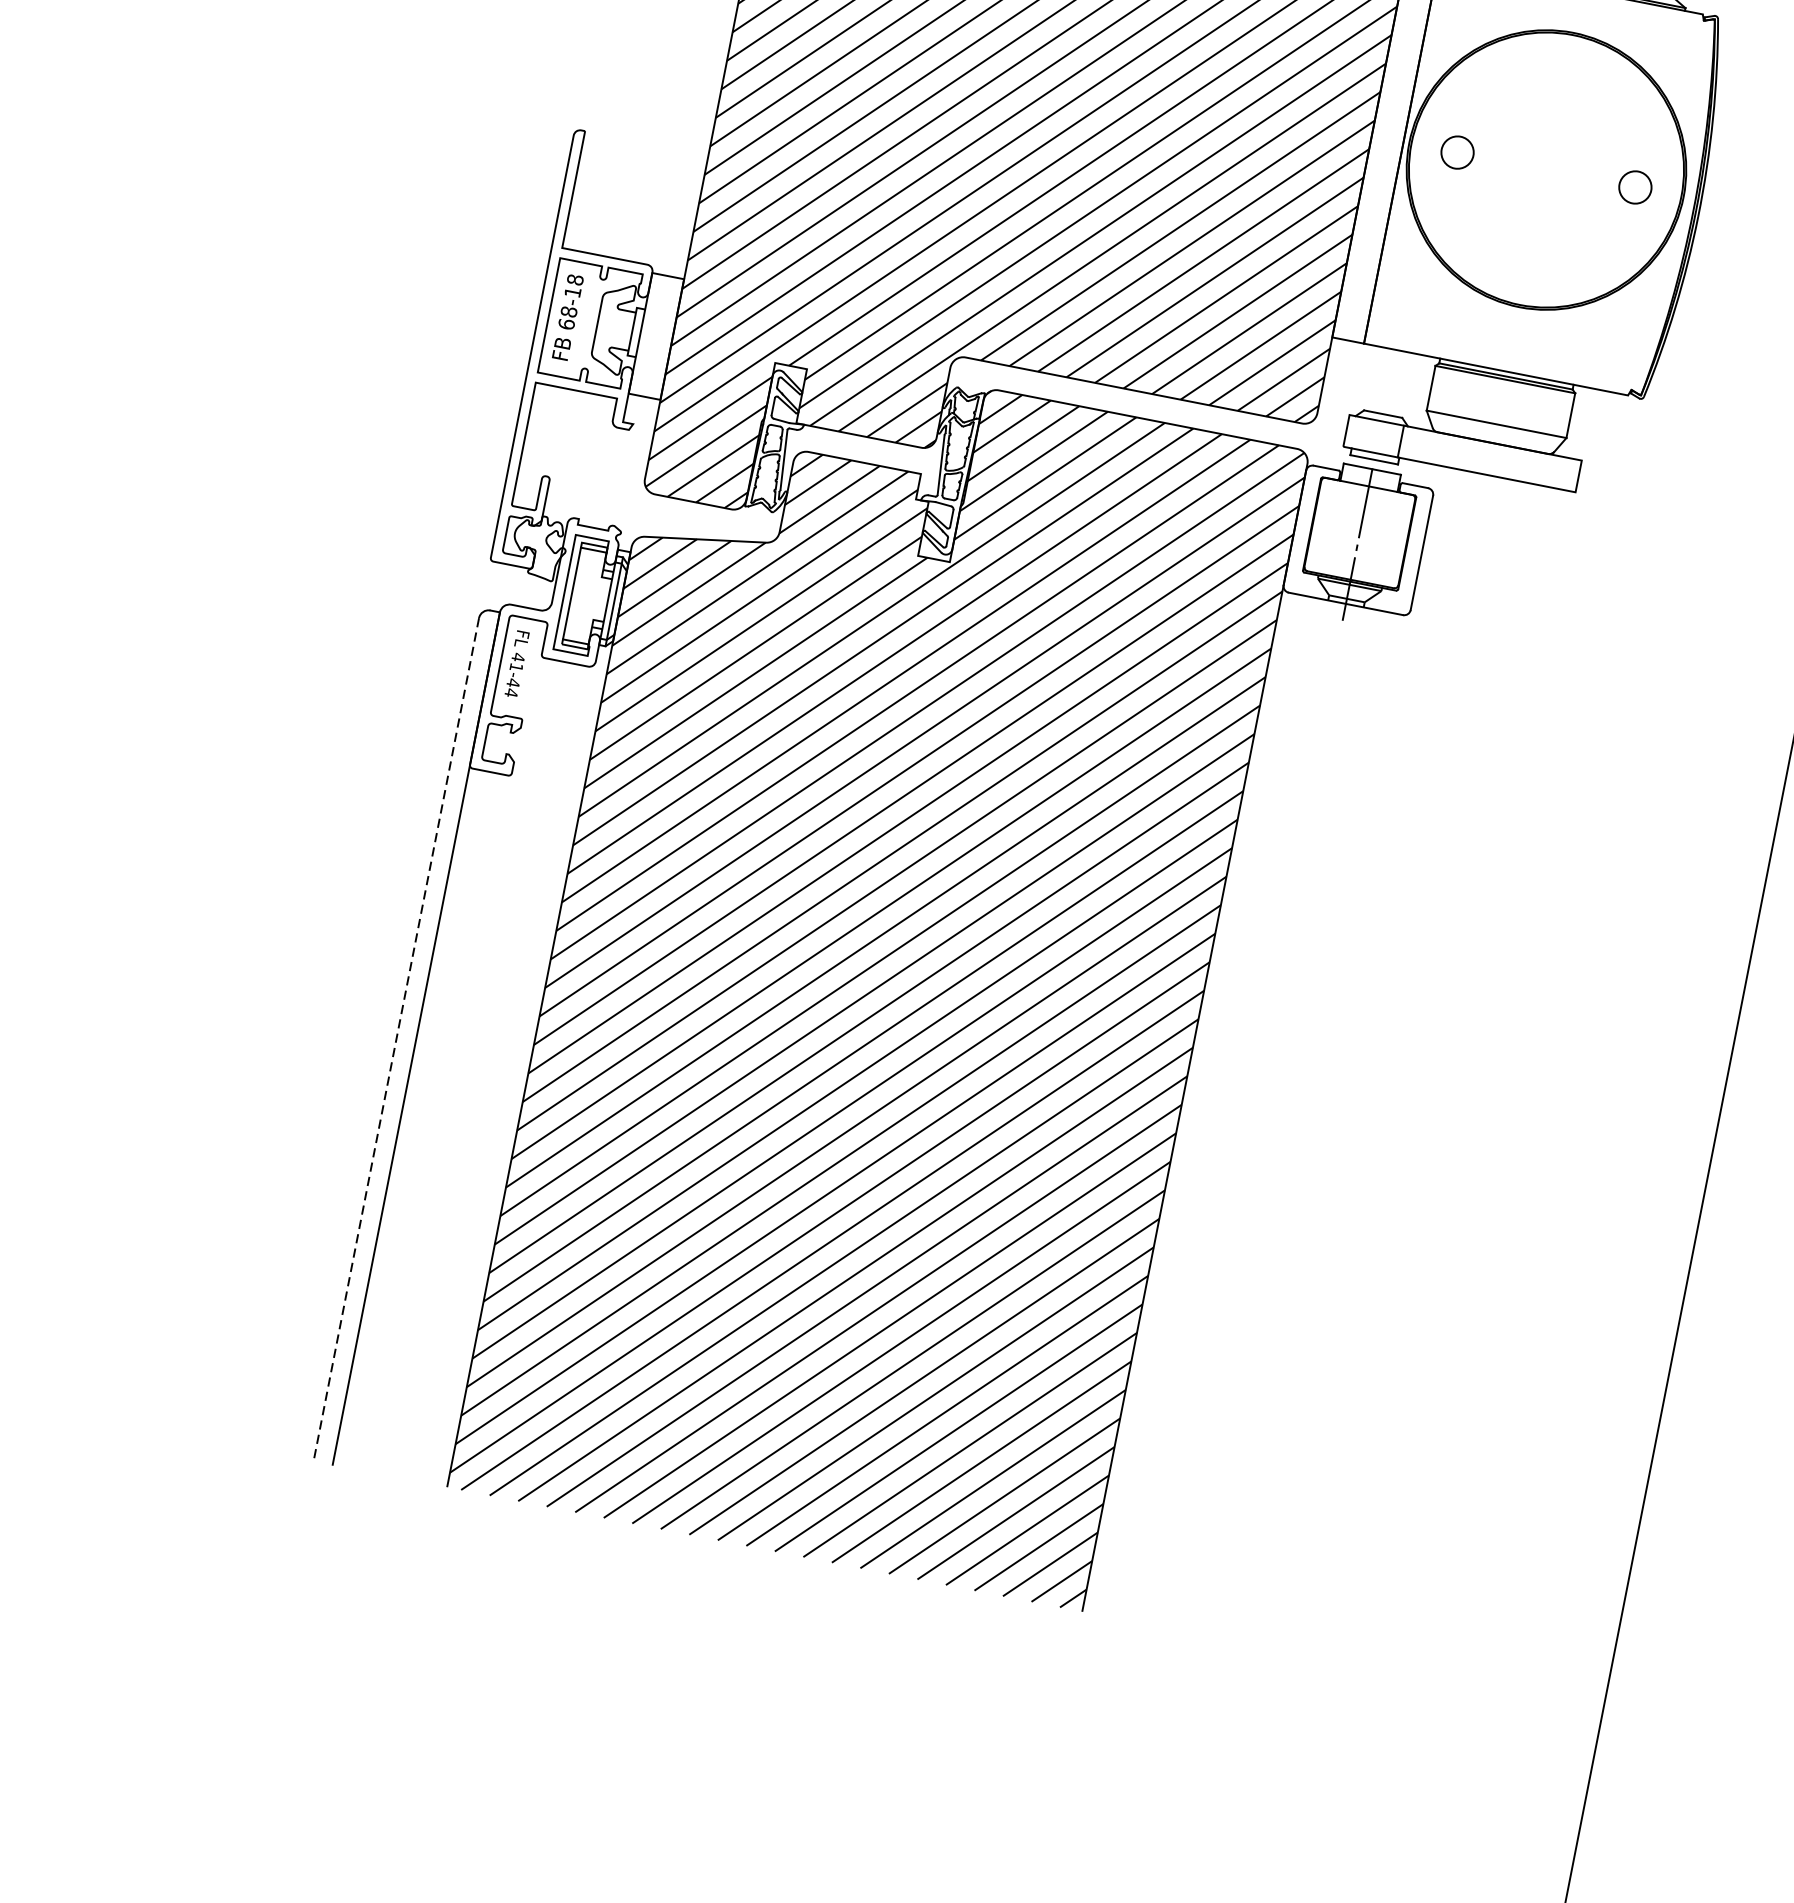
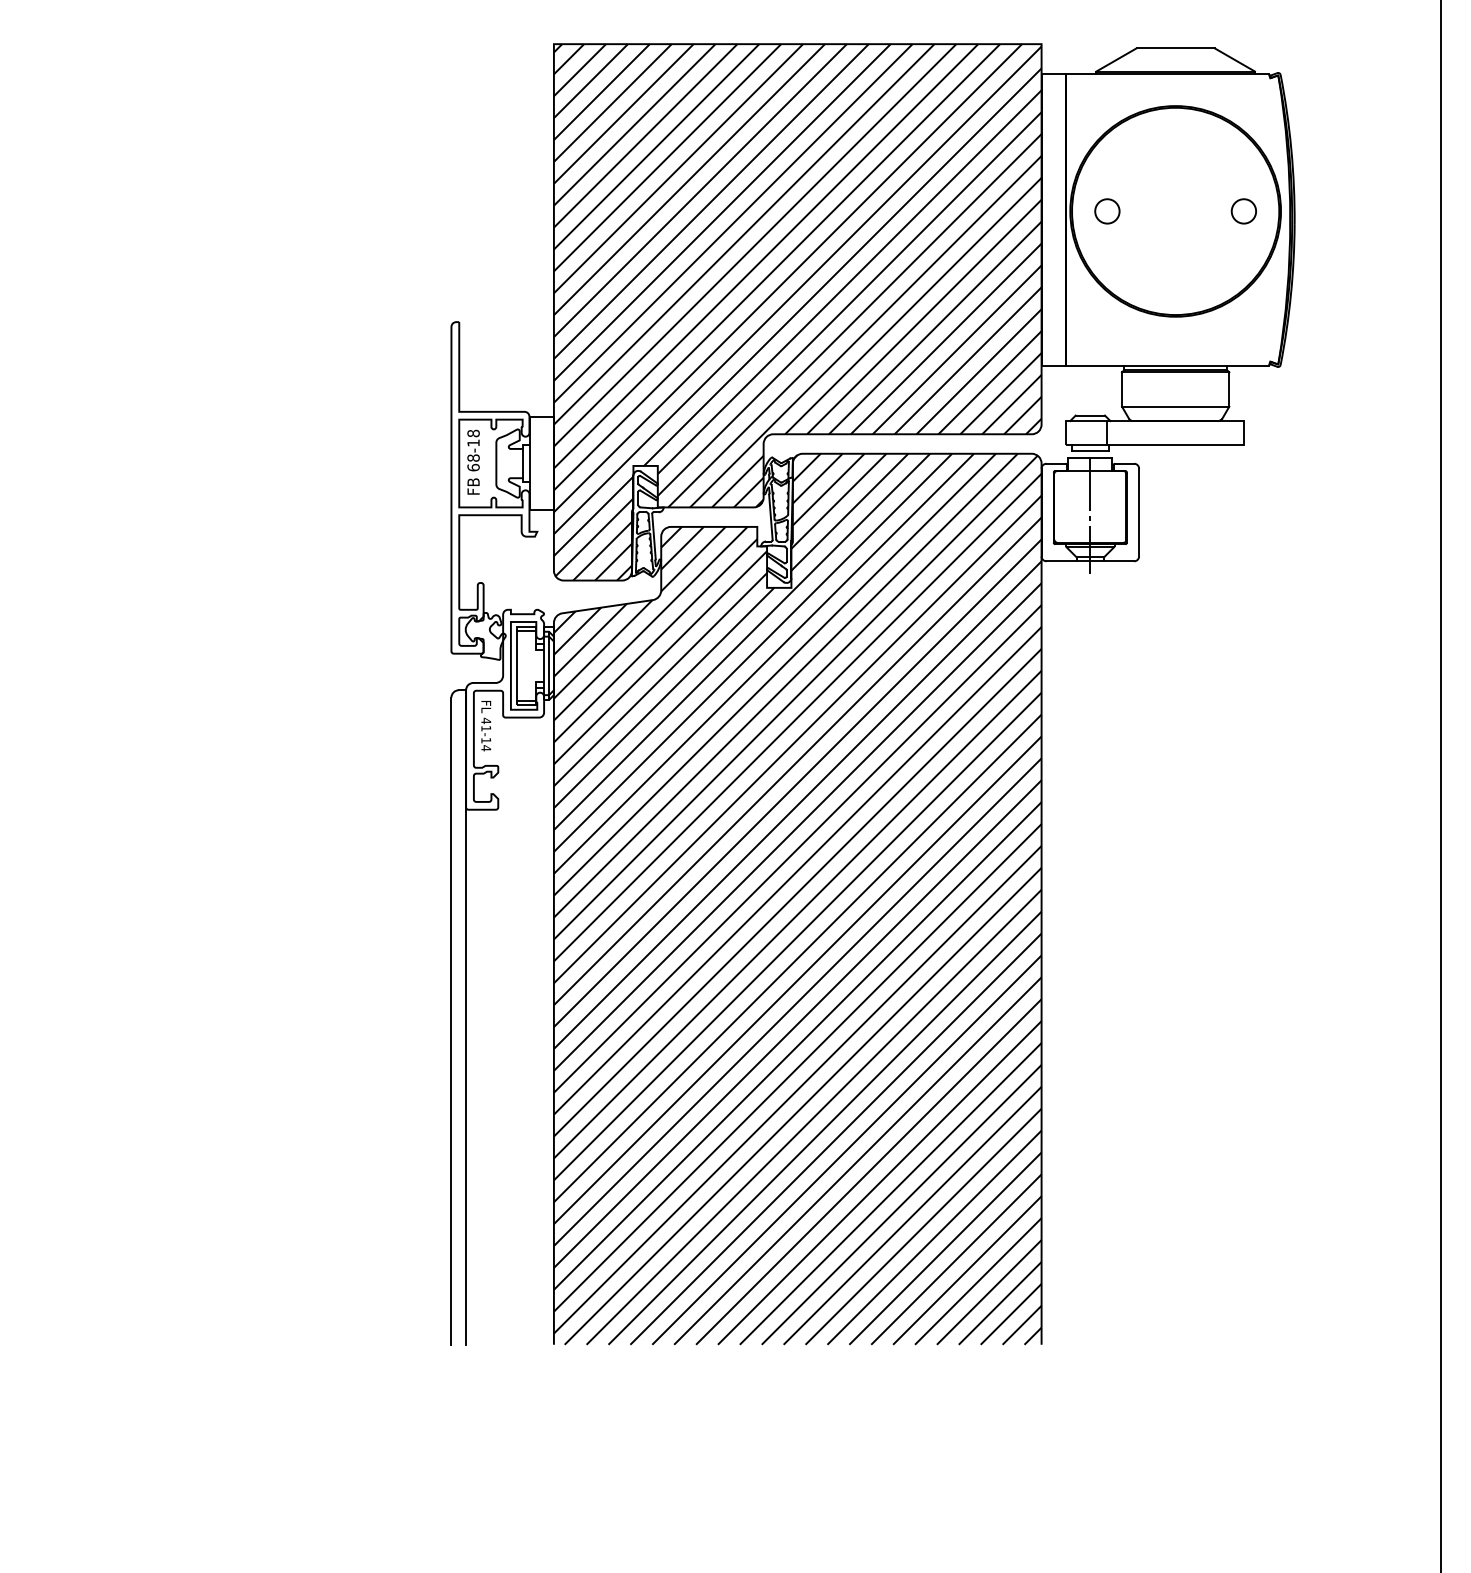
text: (513, 683) -> (486, 740), 41-44 -> 41-14
line: (396, 1040) -> (451, 1021), dashed -> solid

